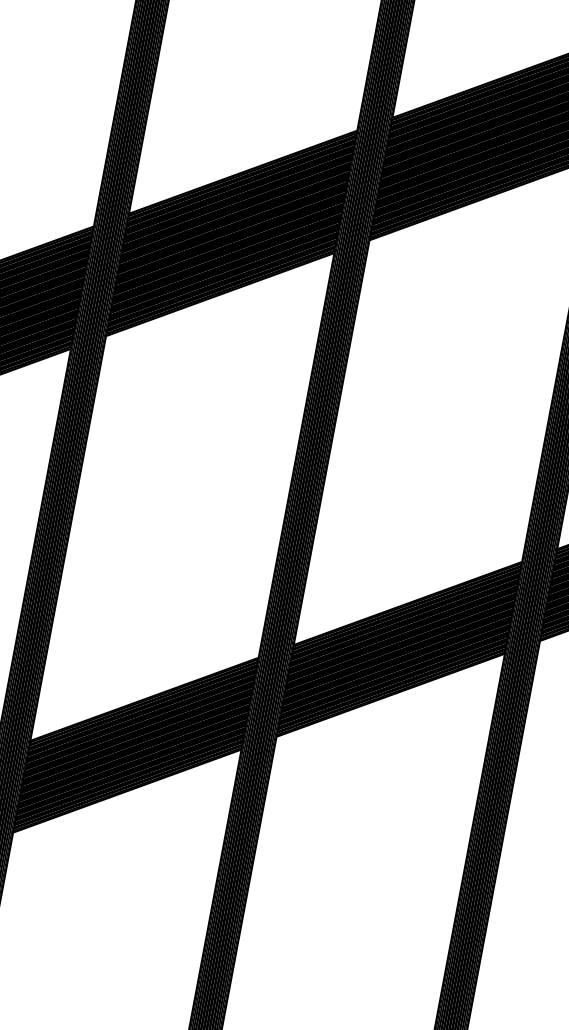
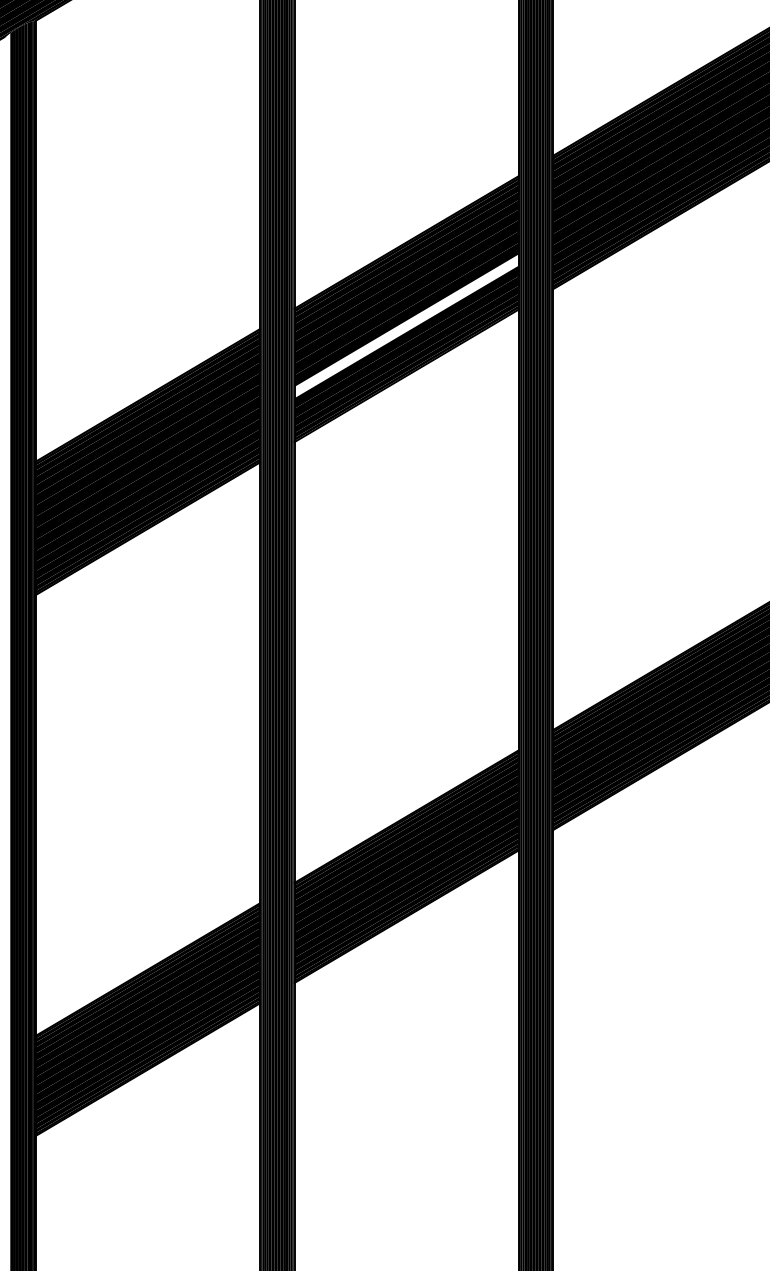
fill: (228, 249) -> (406, 326), removed
fill: (220, 294) -> (406, 375), removed

